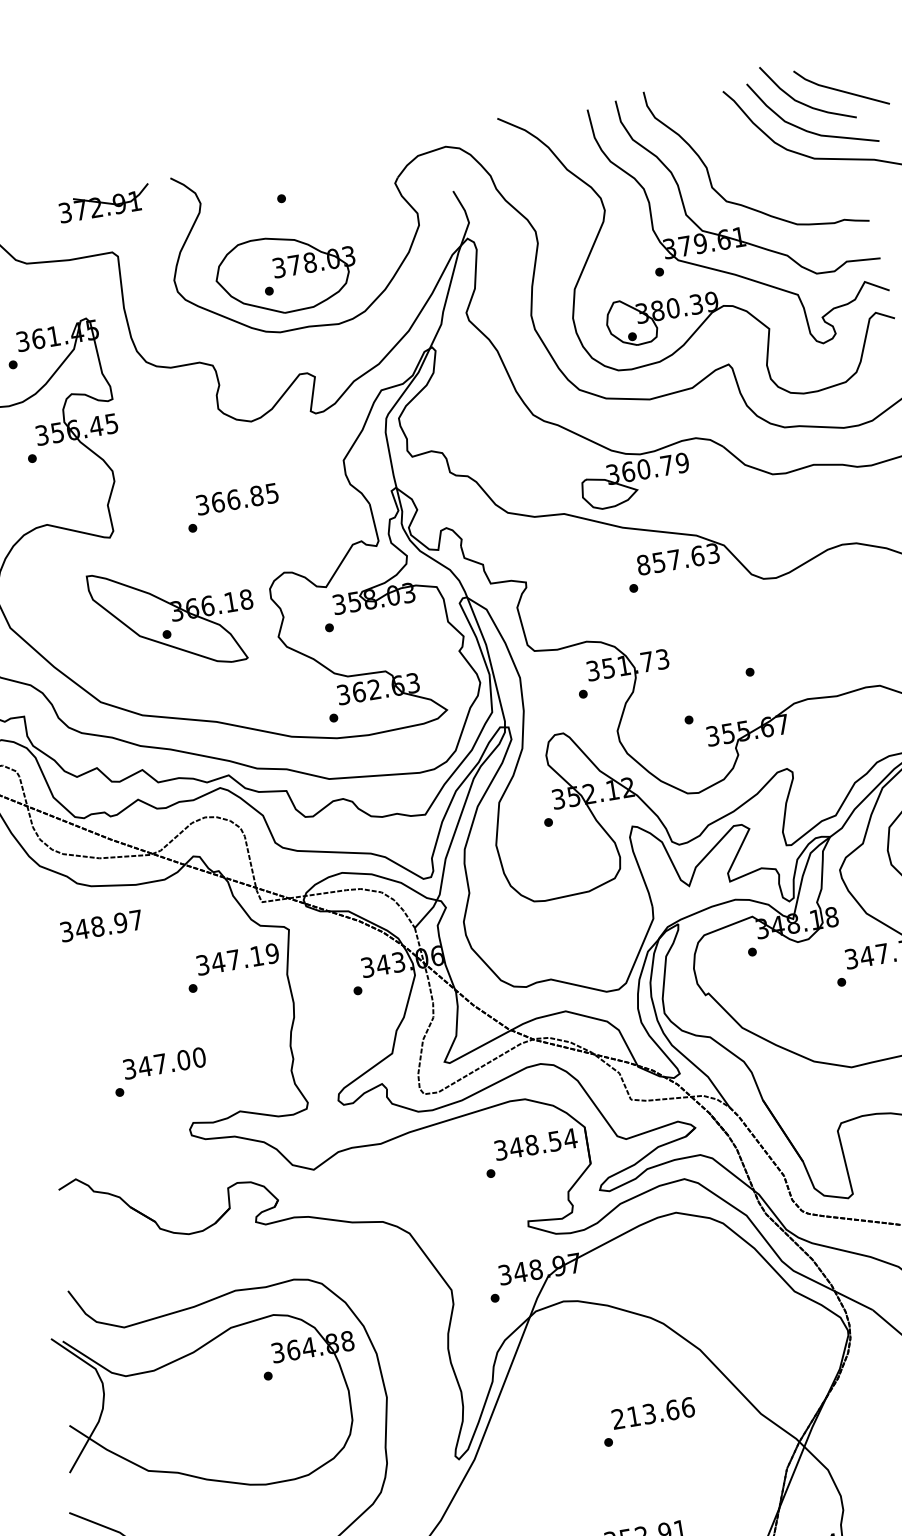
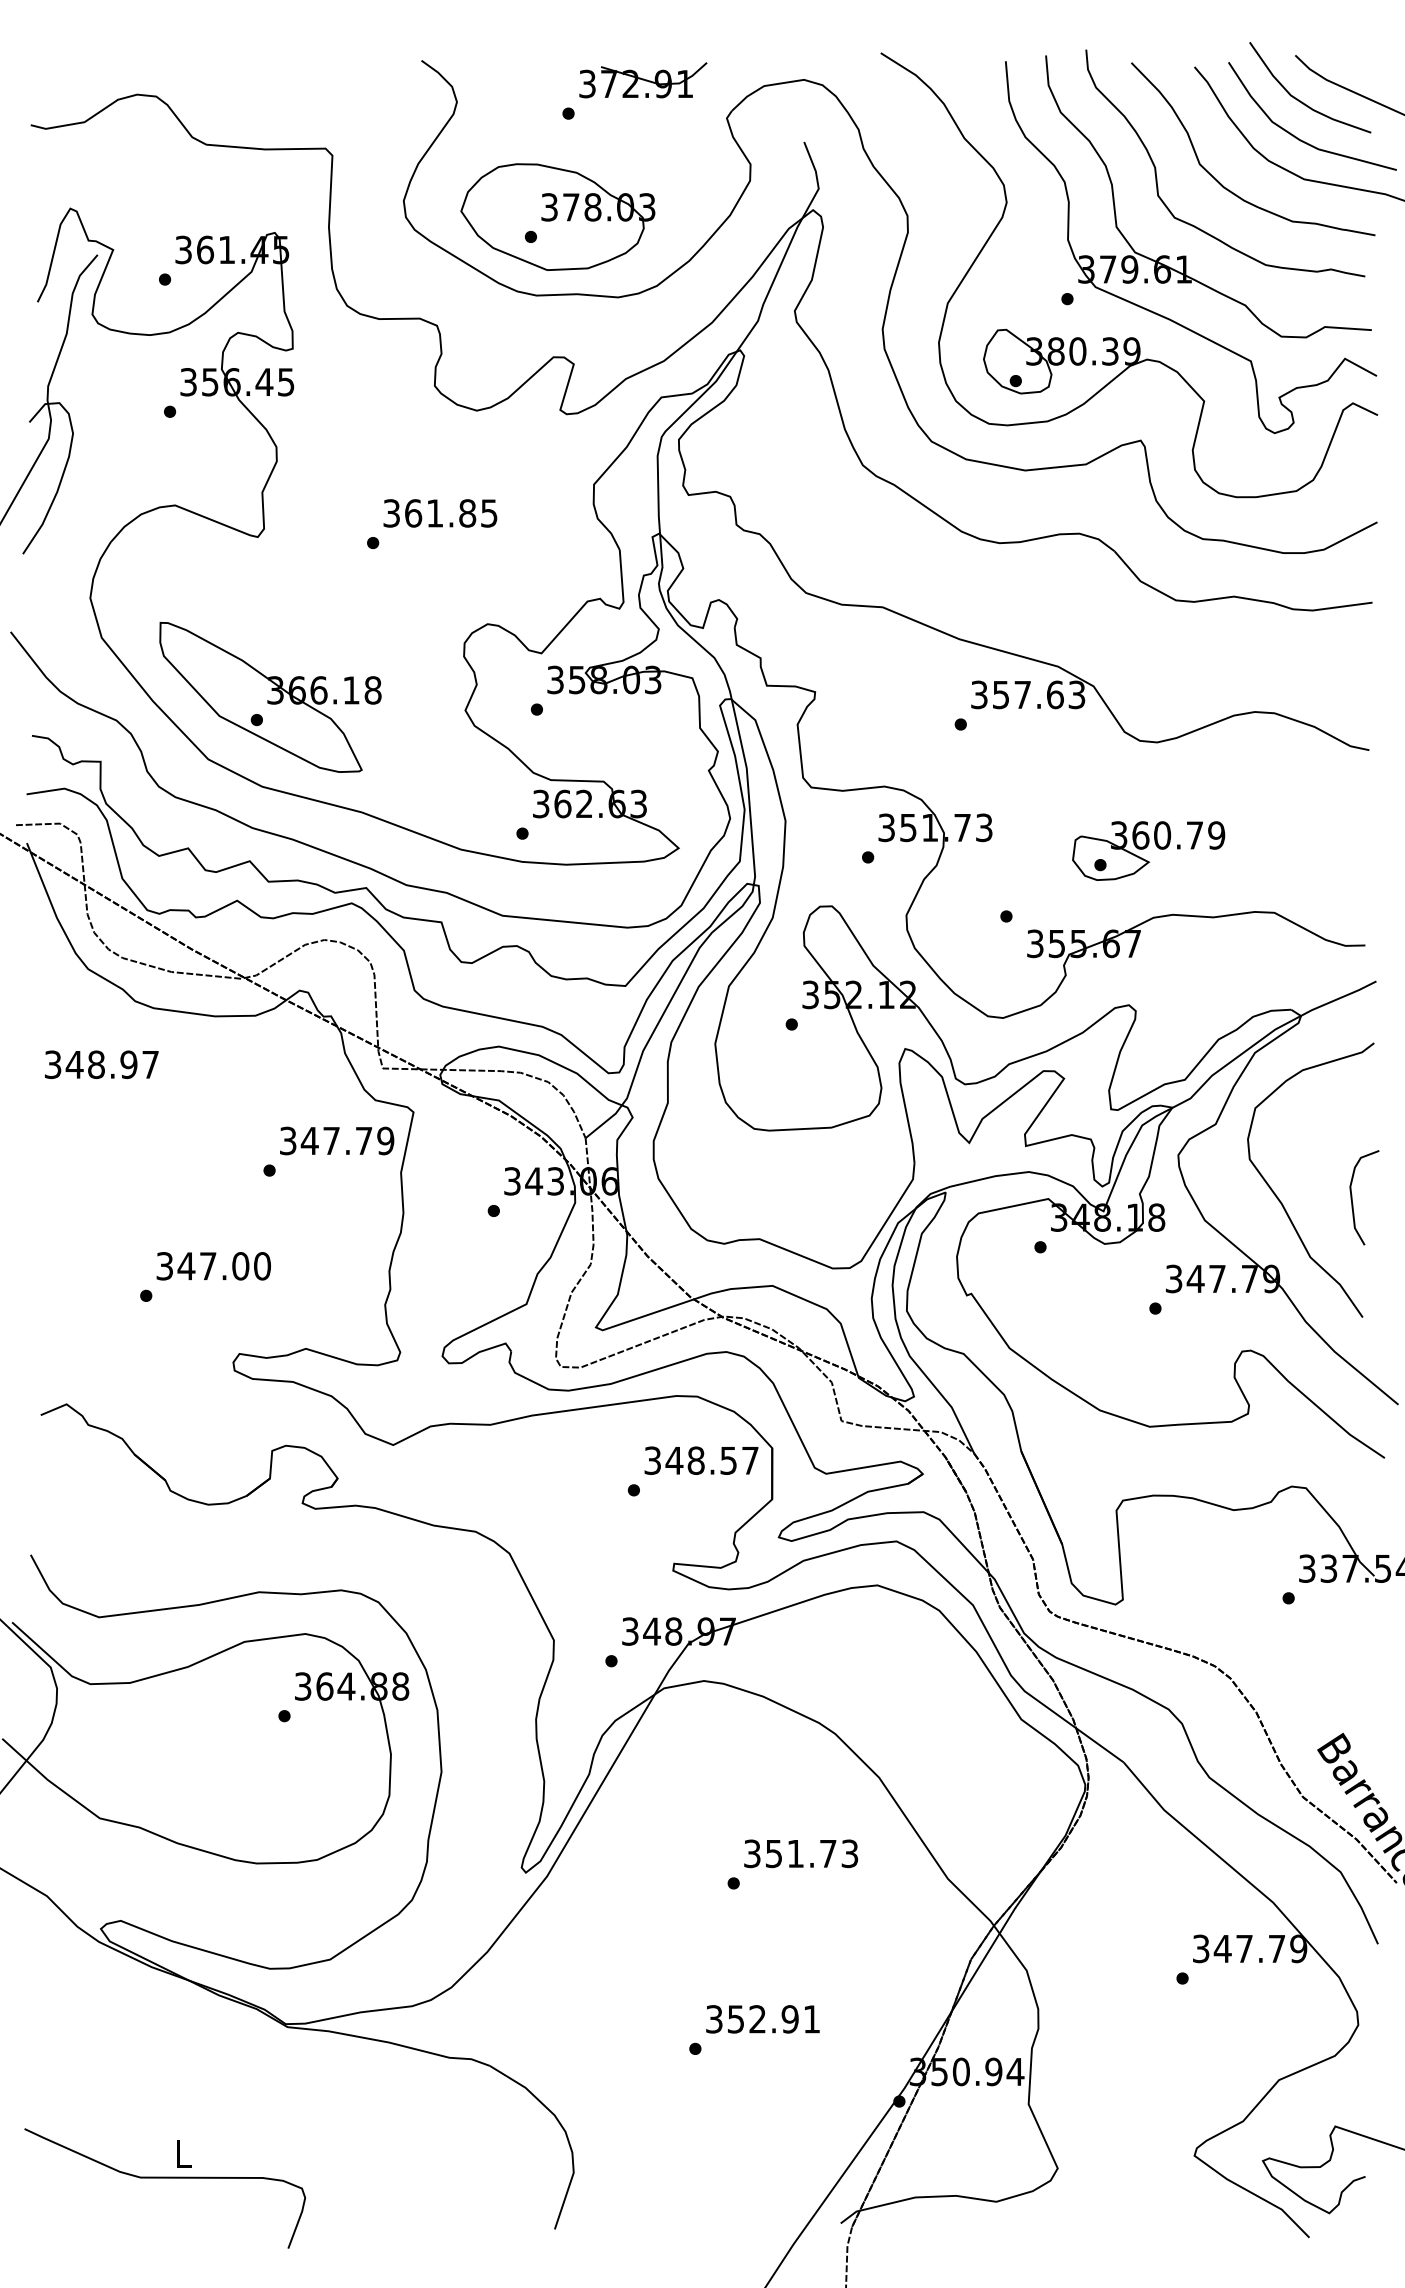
curve: (759, 173) -> (1226, 187), added
part: (104, 203) -> (643, 80), moved
part: (635, 481) -> (1148, 850), moved
text: (233, 499) -> (434, 513), 366.85 -> 361.85
text: (643, 564) -> (979, 694), 857.63 -> 357.63
part: (174, 616) -> (270, 697), moved
text: (101, 925) -> (101, 1064), moved
text: (257, 955) -> (364, 1140), 347.19 -> 347.79
text: (570, 1138) -> (750, 1460), 348.54 -> 348.57
text: (653, 1413) -> (801, 1853), 213.66 -> 351.73

